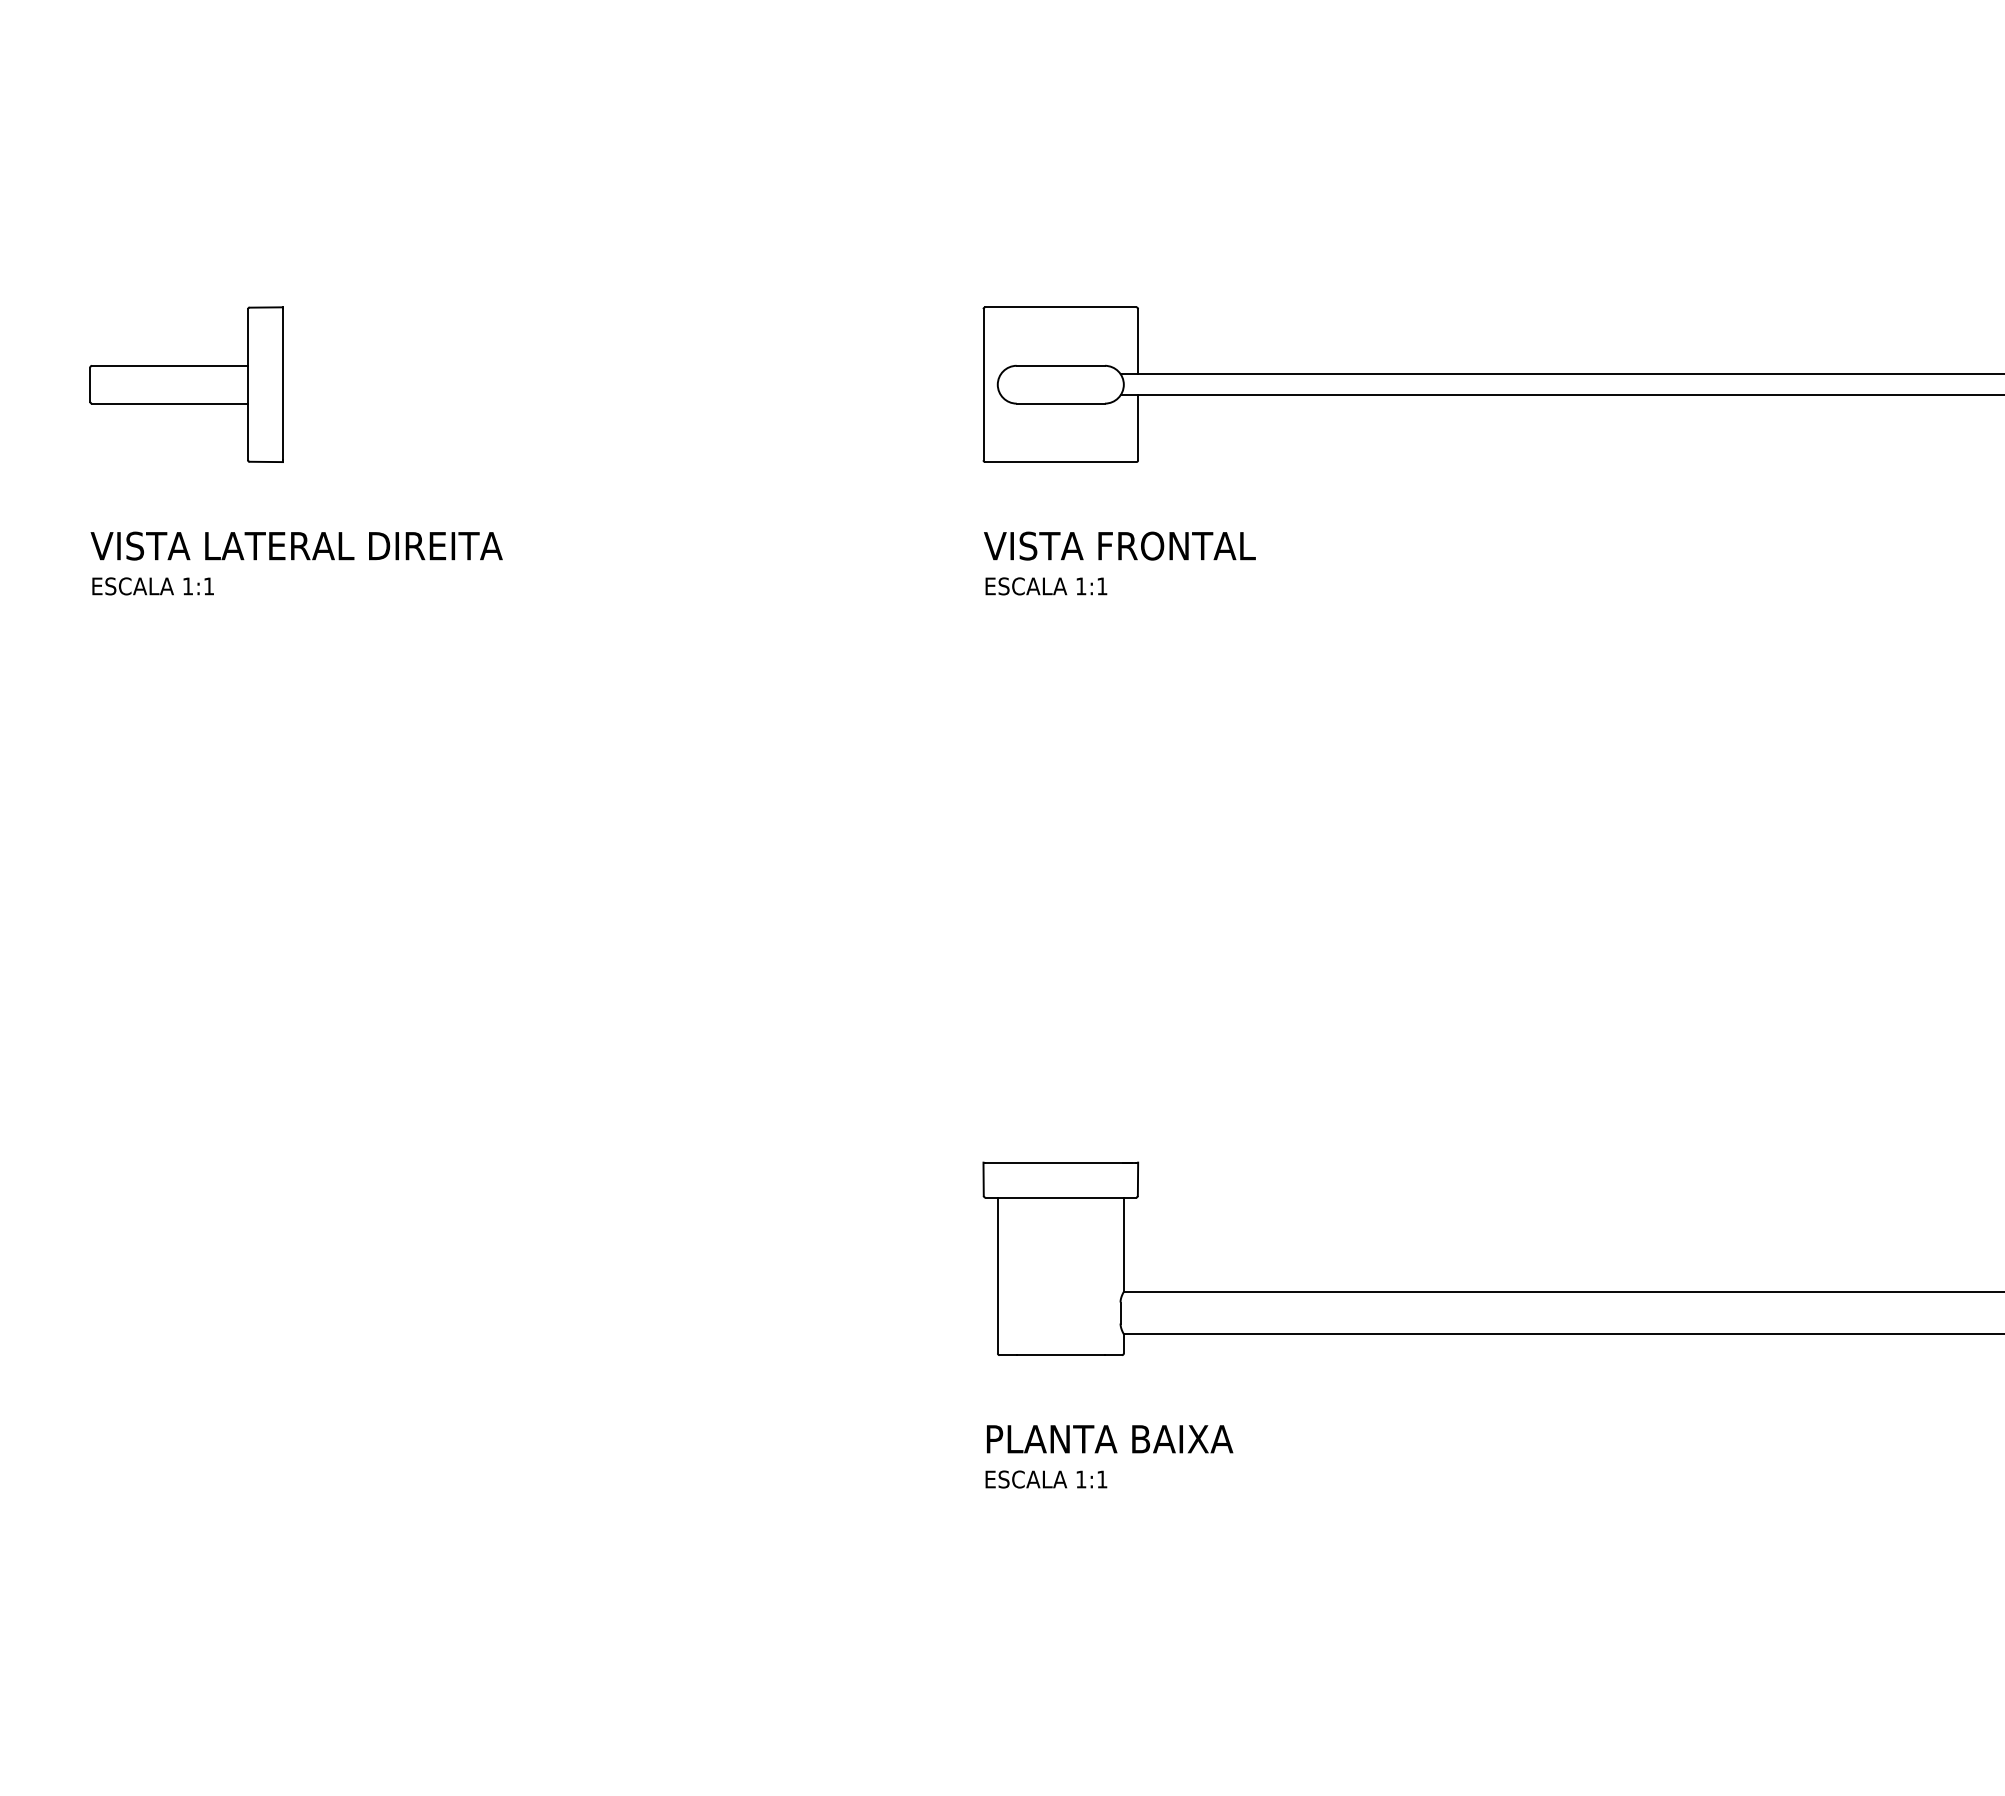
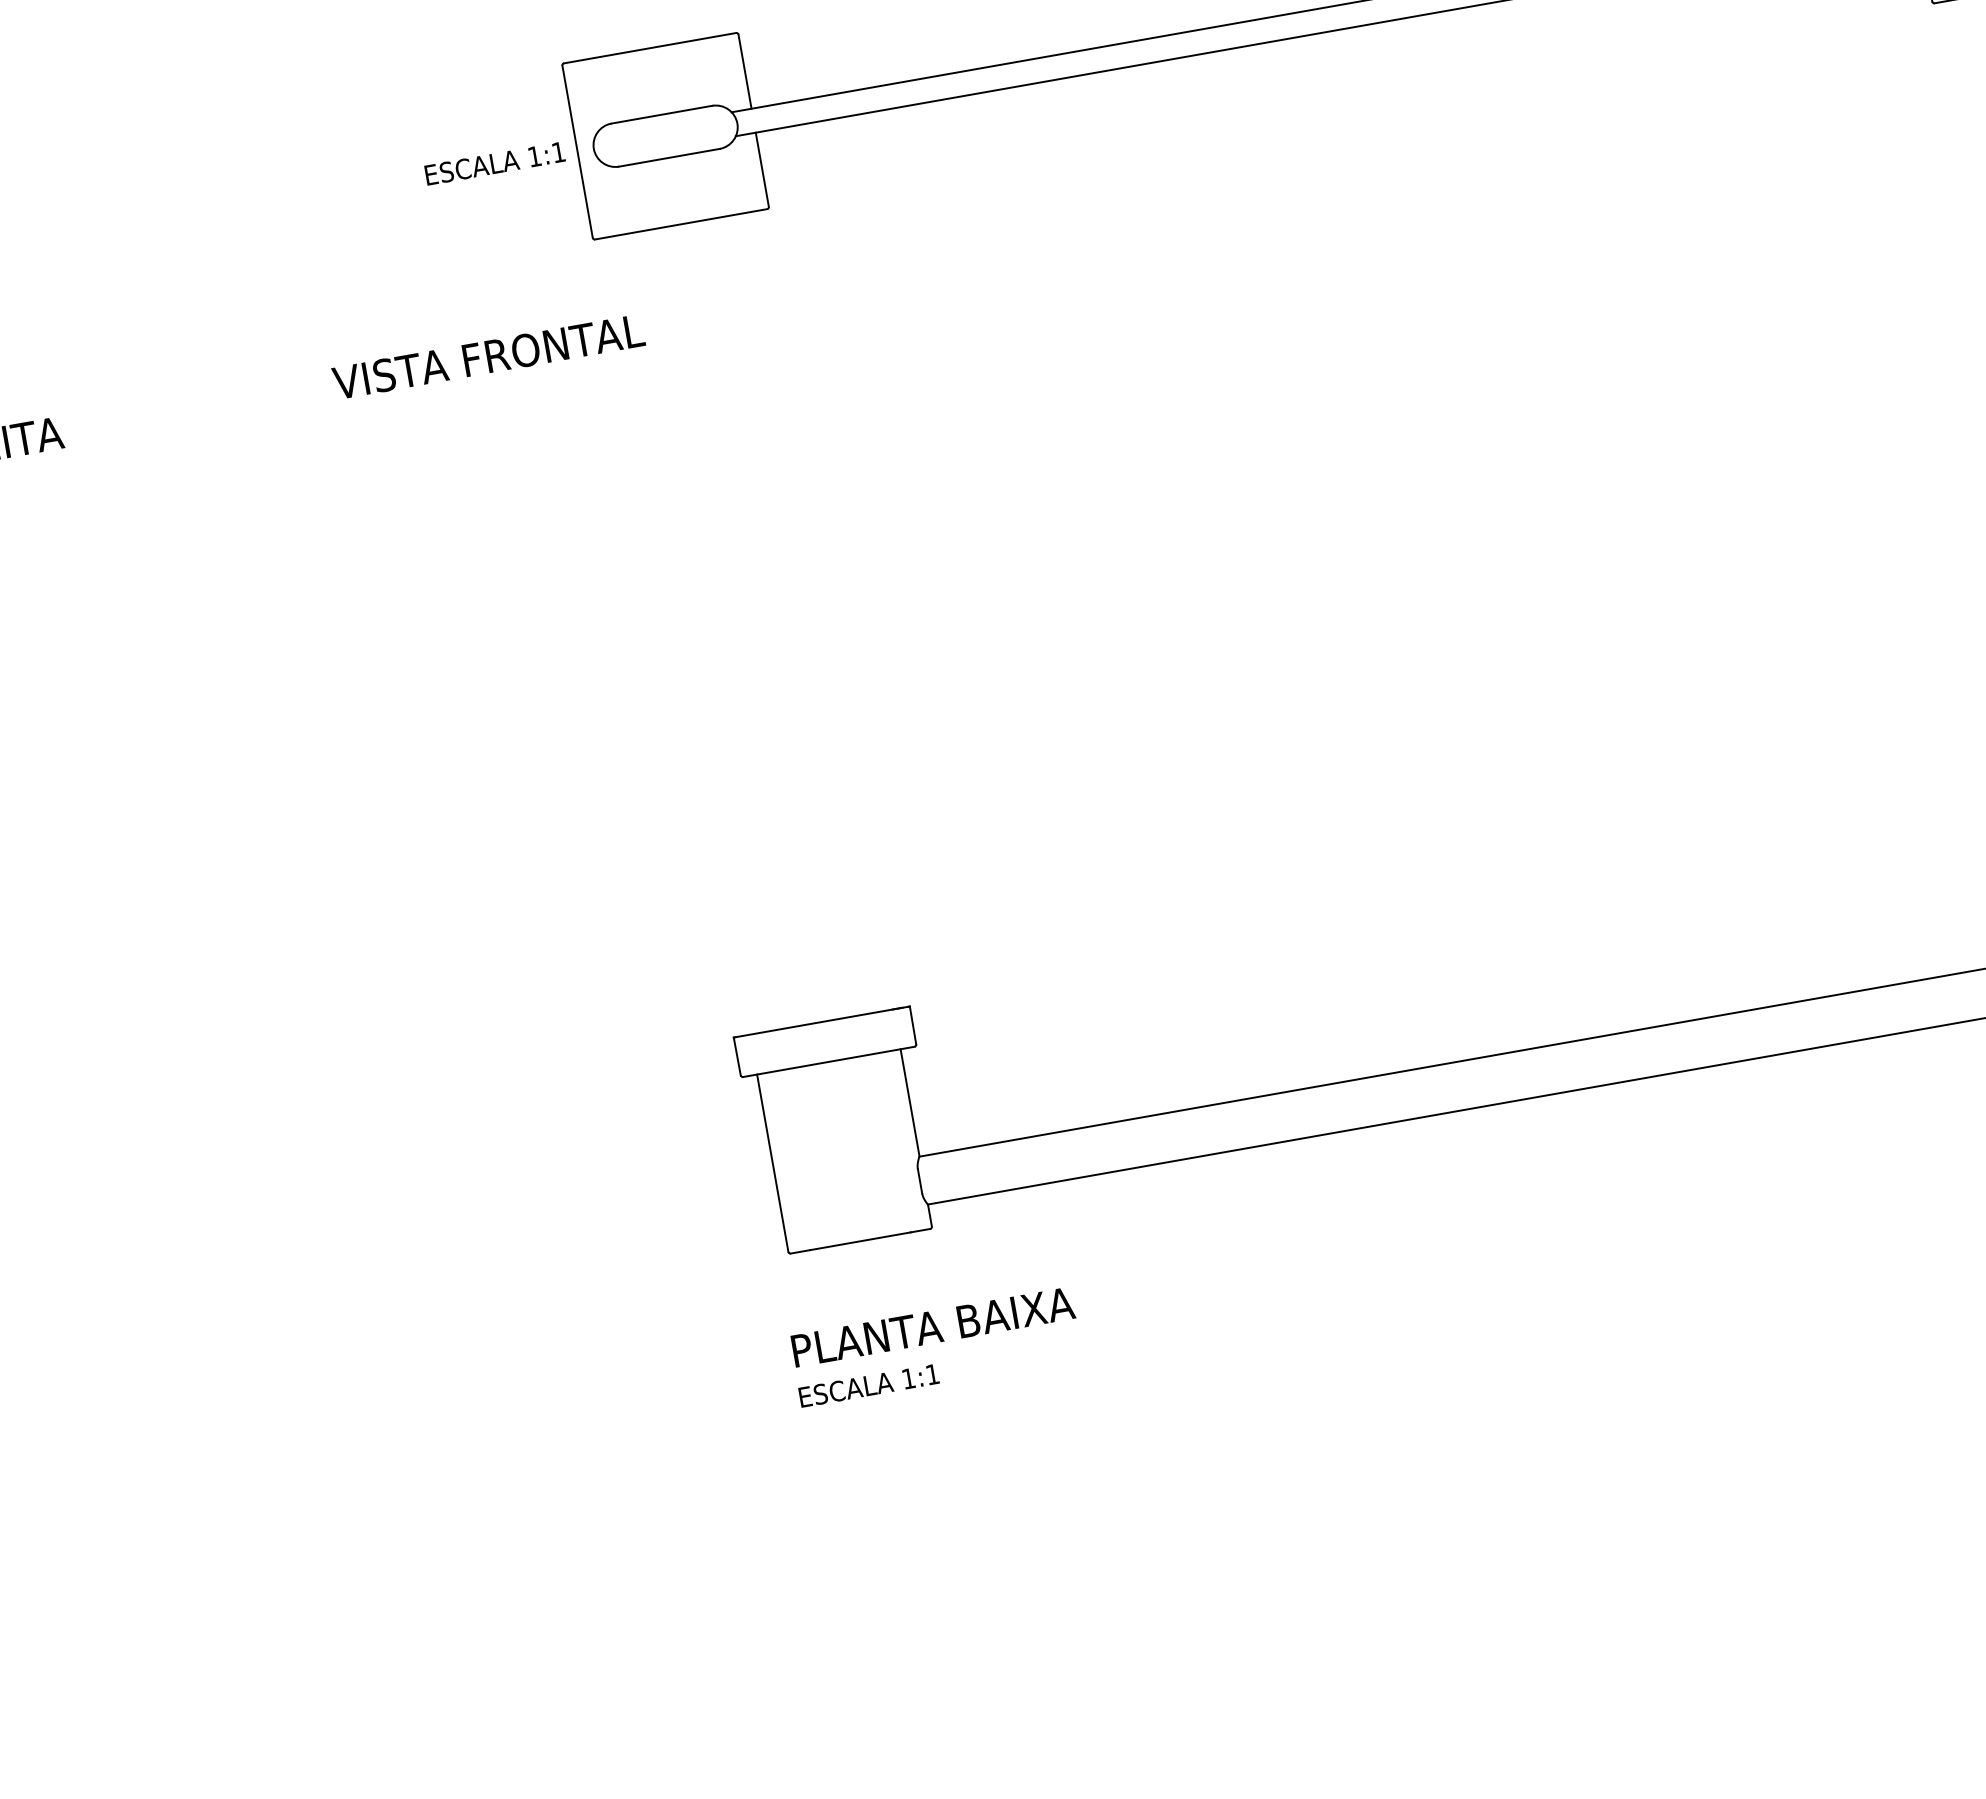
text: (1119, 545) -> (488, 356), moved
text: (1046, 586) -> (495, 163), moved

